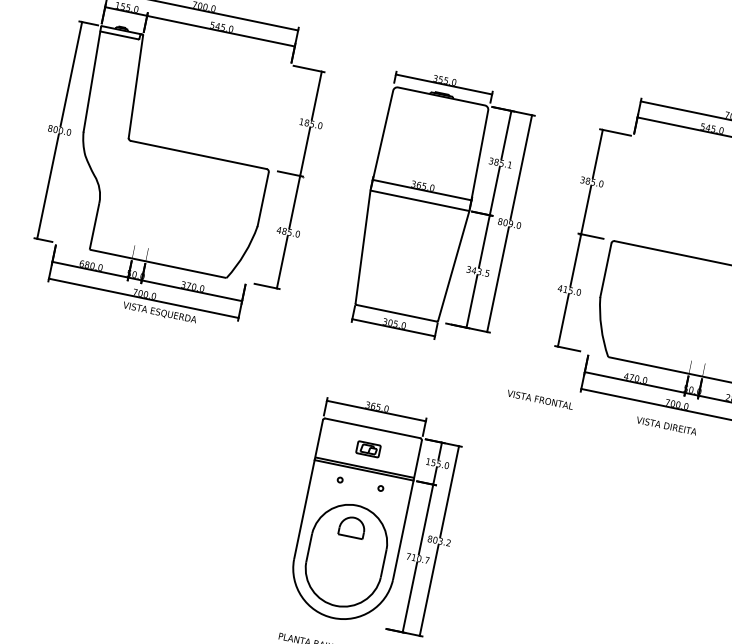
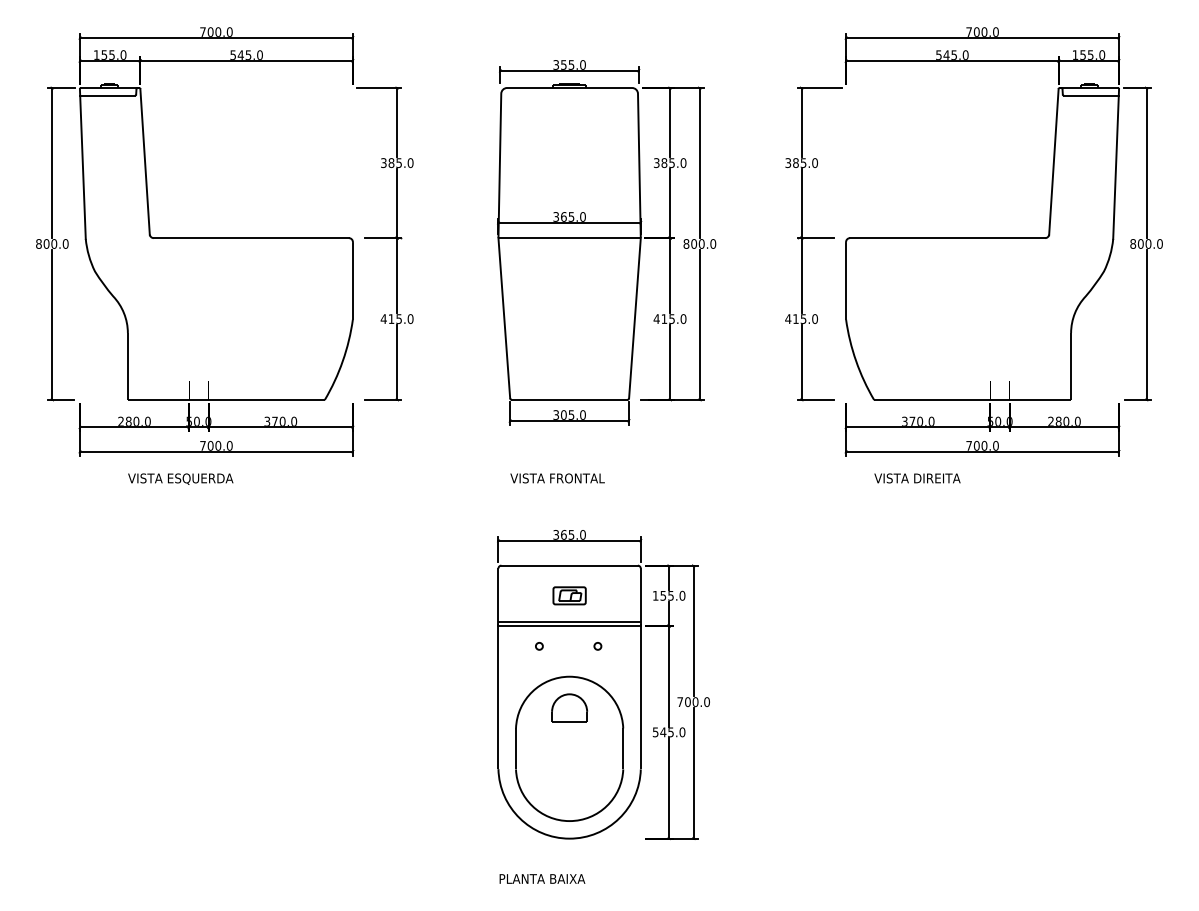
text: (301, 122) -> (383, 163), 185.0 -> 385.0
text: (509, 165) -> (683, 163), 385.1 -> 385.0
text: (510, 223) -> (701, 243), 809.0 -> 800.0
text: (284, 231) -> (391, 319), 485.0 -> 415.0
text: (82, 263) -> (121, 420), 680.0 -> 280.0
text: (477, 271) -> (669, 319), 343.5 -> 415.0
text: (159, 312) -> (180, 478), moved
text: (626, 375) -> (904, 420), 470.0 -> 370.0
text: (540, 399) -> (557, 478), moved
text: (666, 426) -> (917, 478), moved
text: (439, 541) -> (693, 702), 803.2 -> 700.0
text: (417, 558) -> (668, 732), 710.7 -> 545.0

